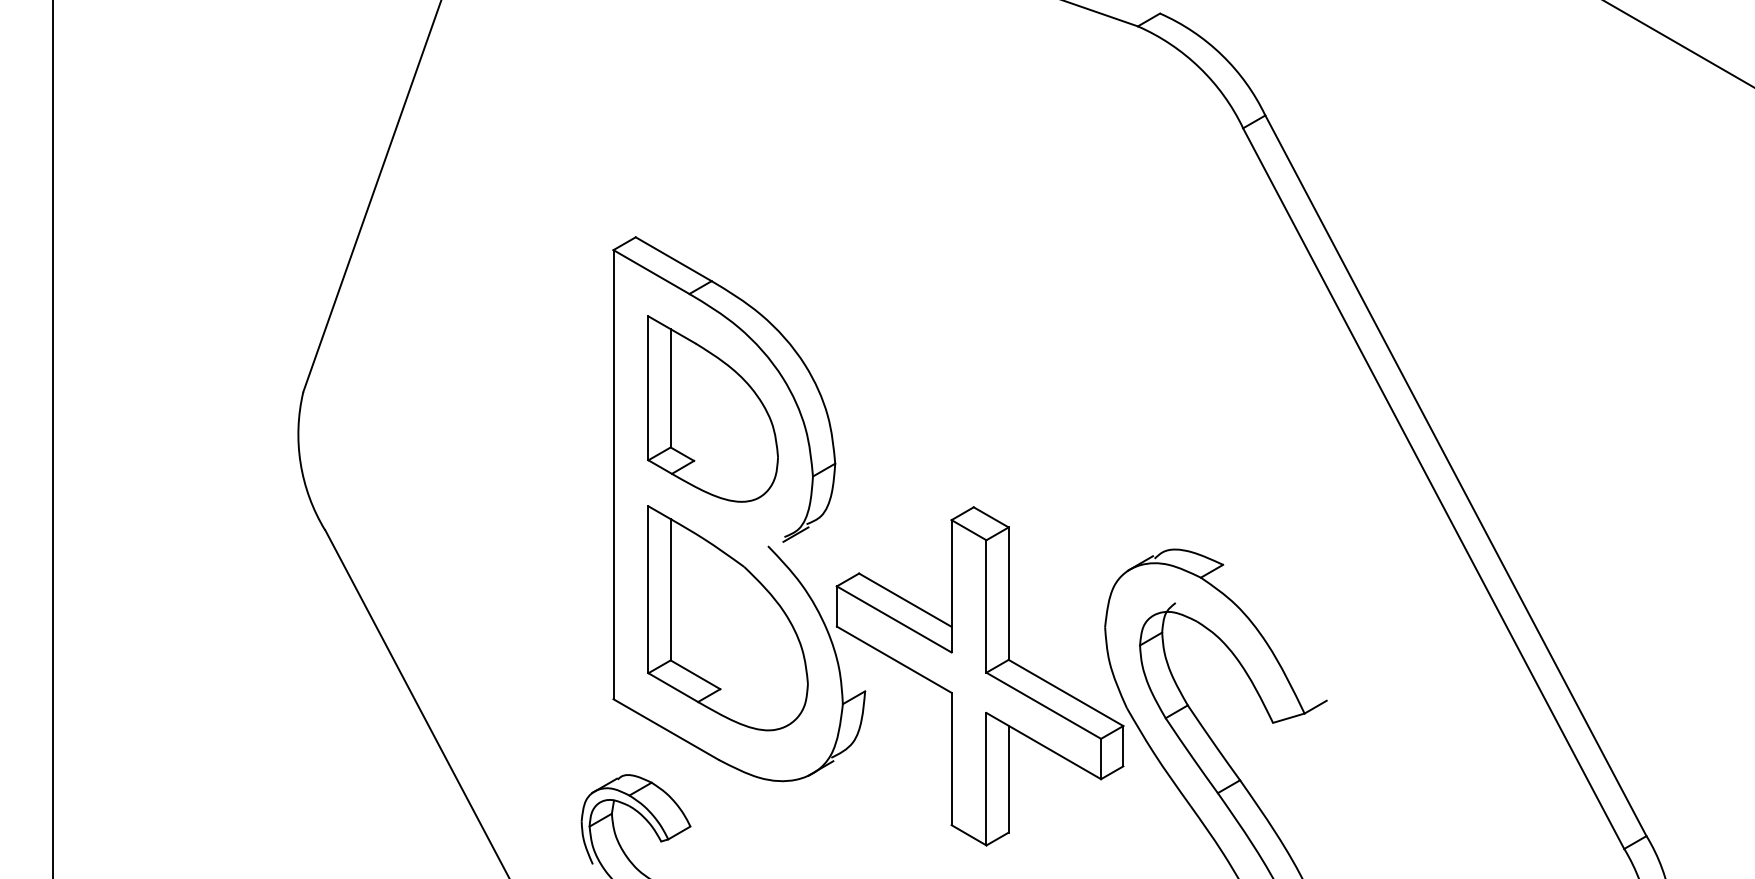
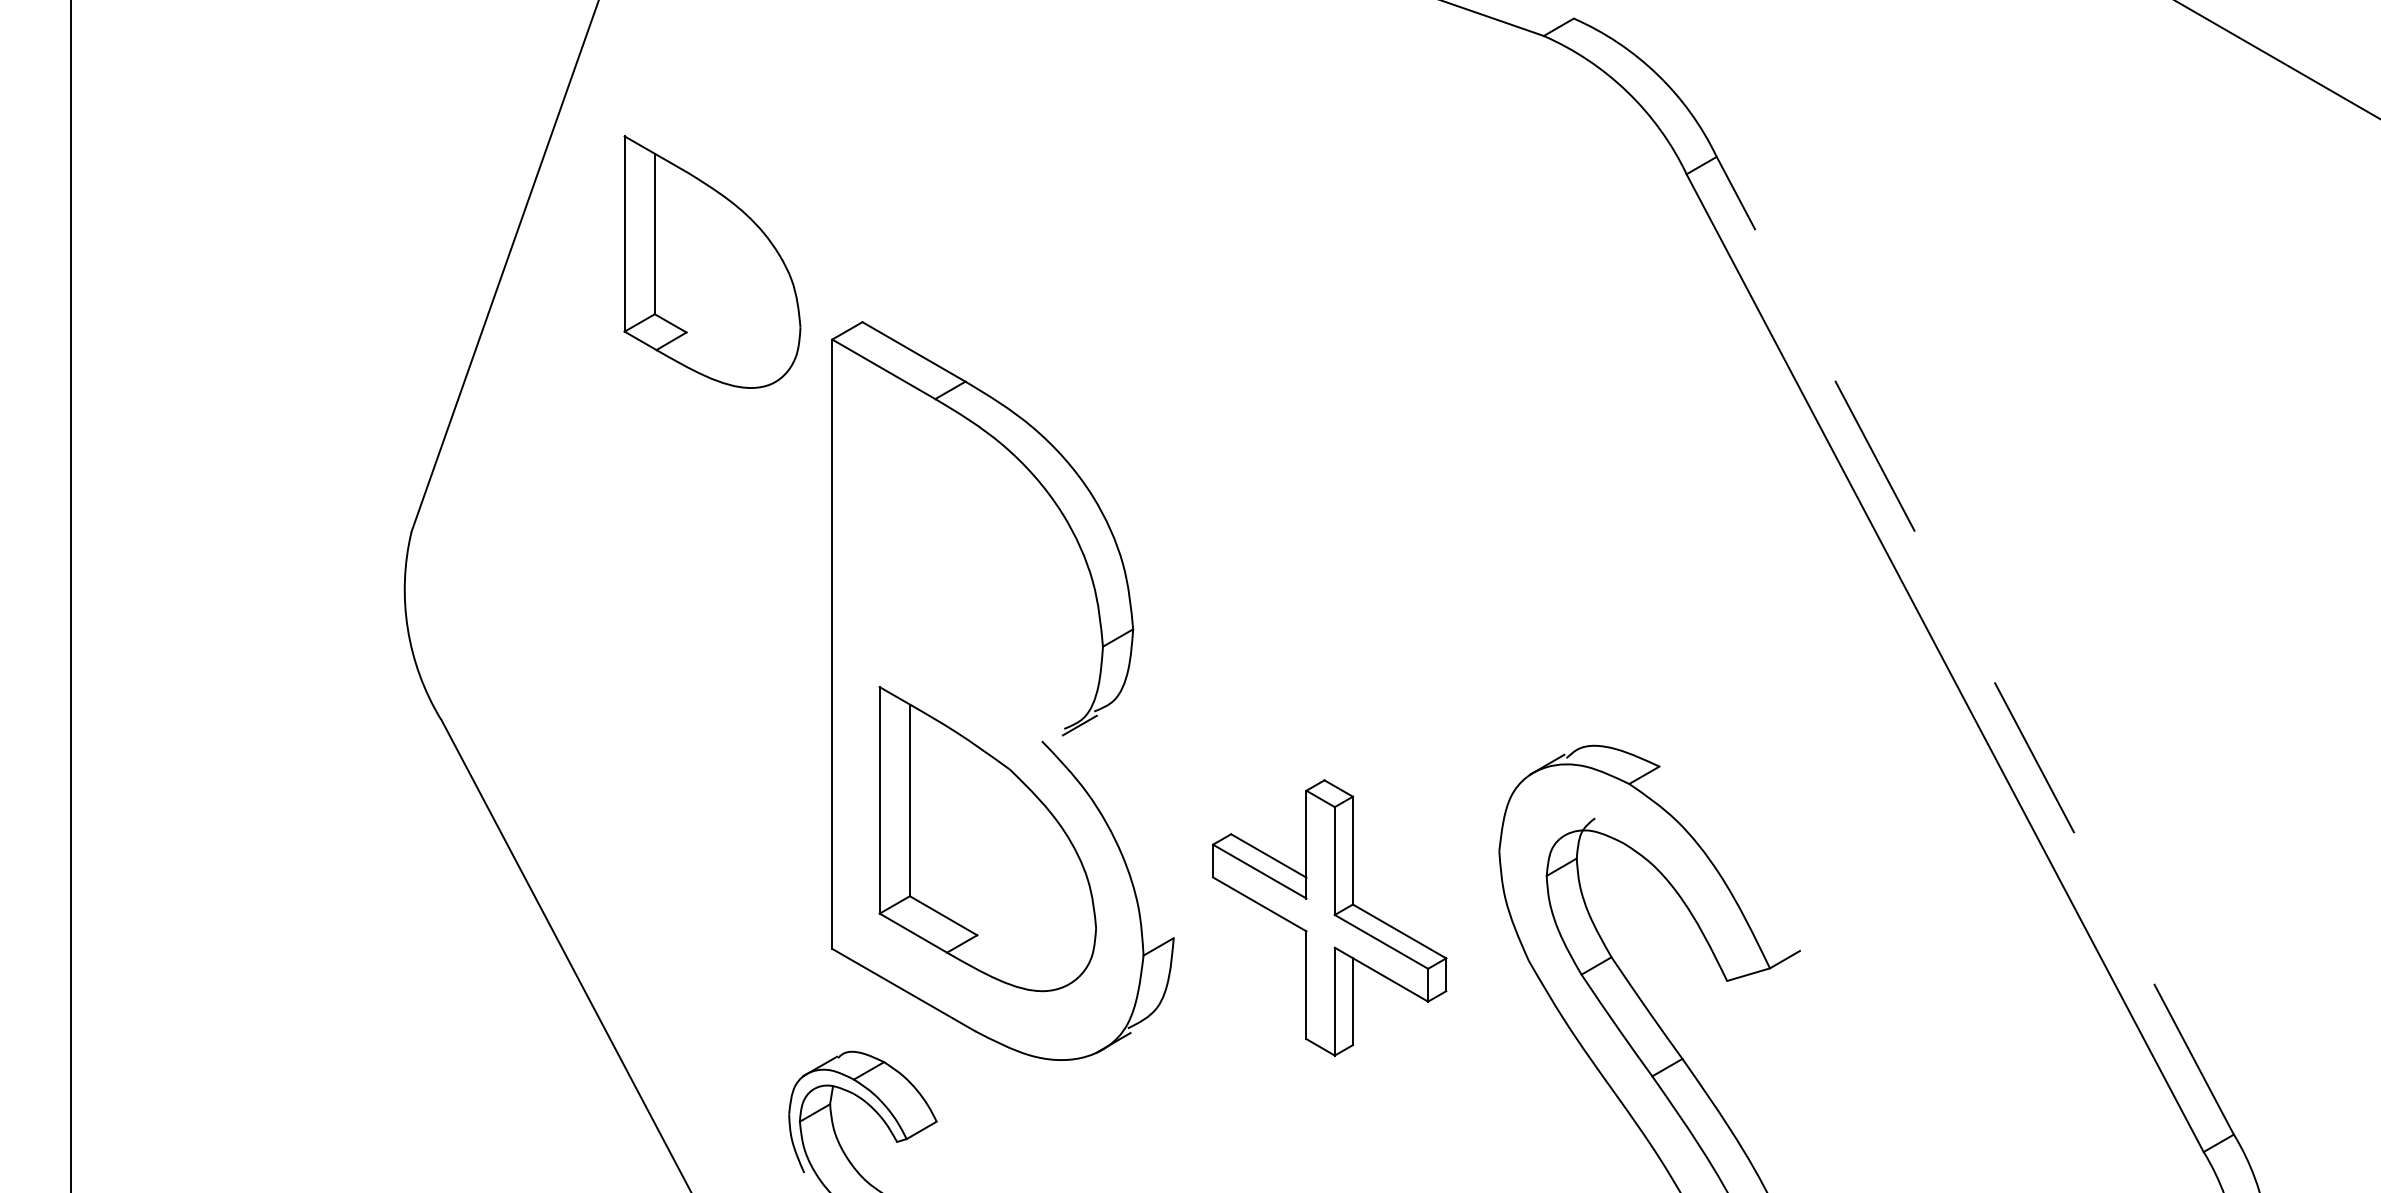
part: (712, 408) -> (711, 261), moved
line: (1455, 475) -> (1974, 645), solid -> dashed
part: (979, 676) -> (1328, 918), size x0.6

